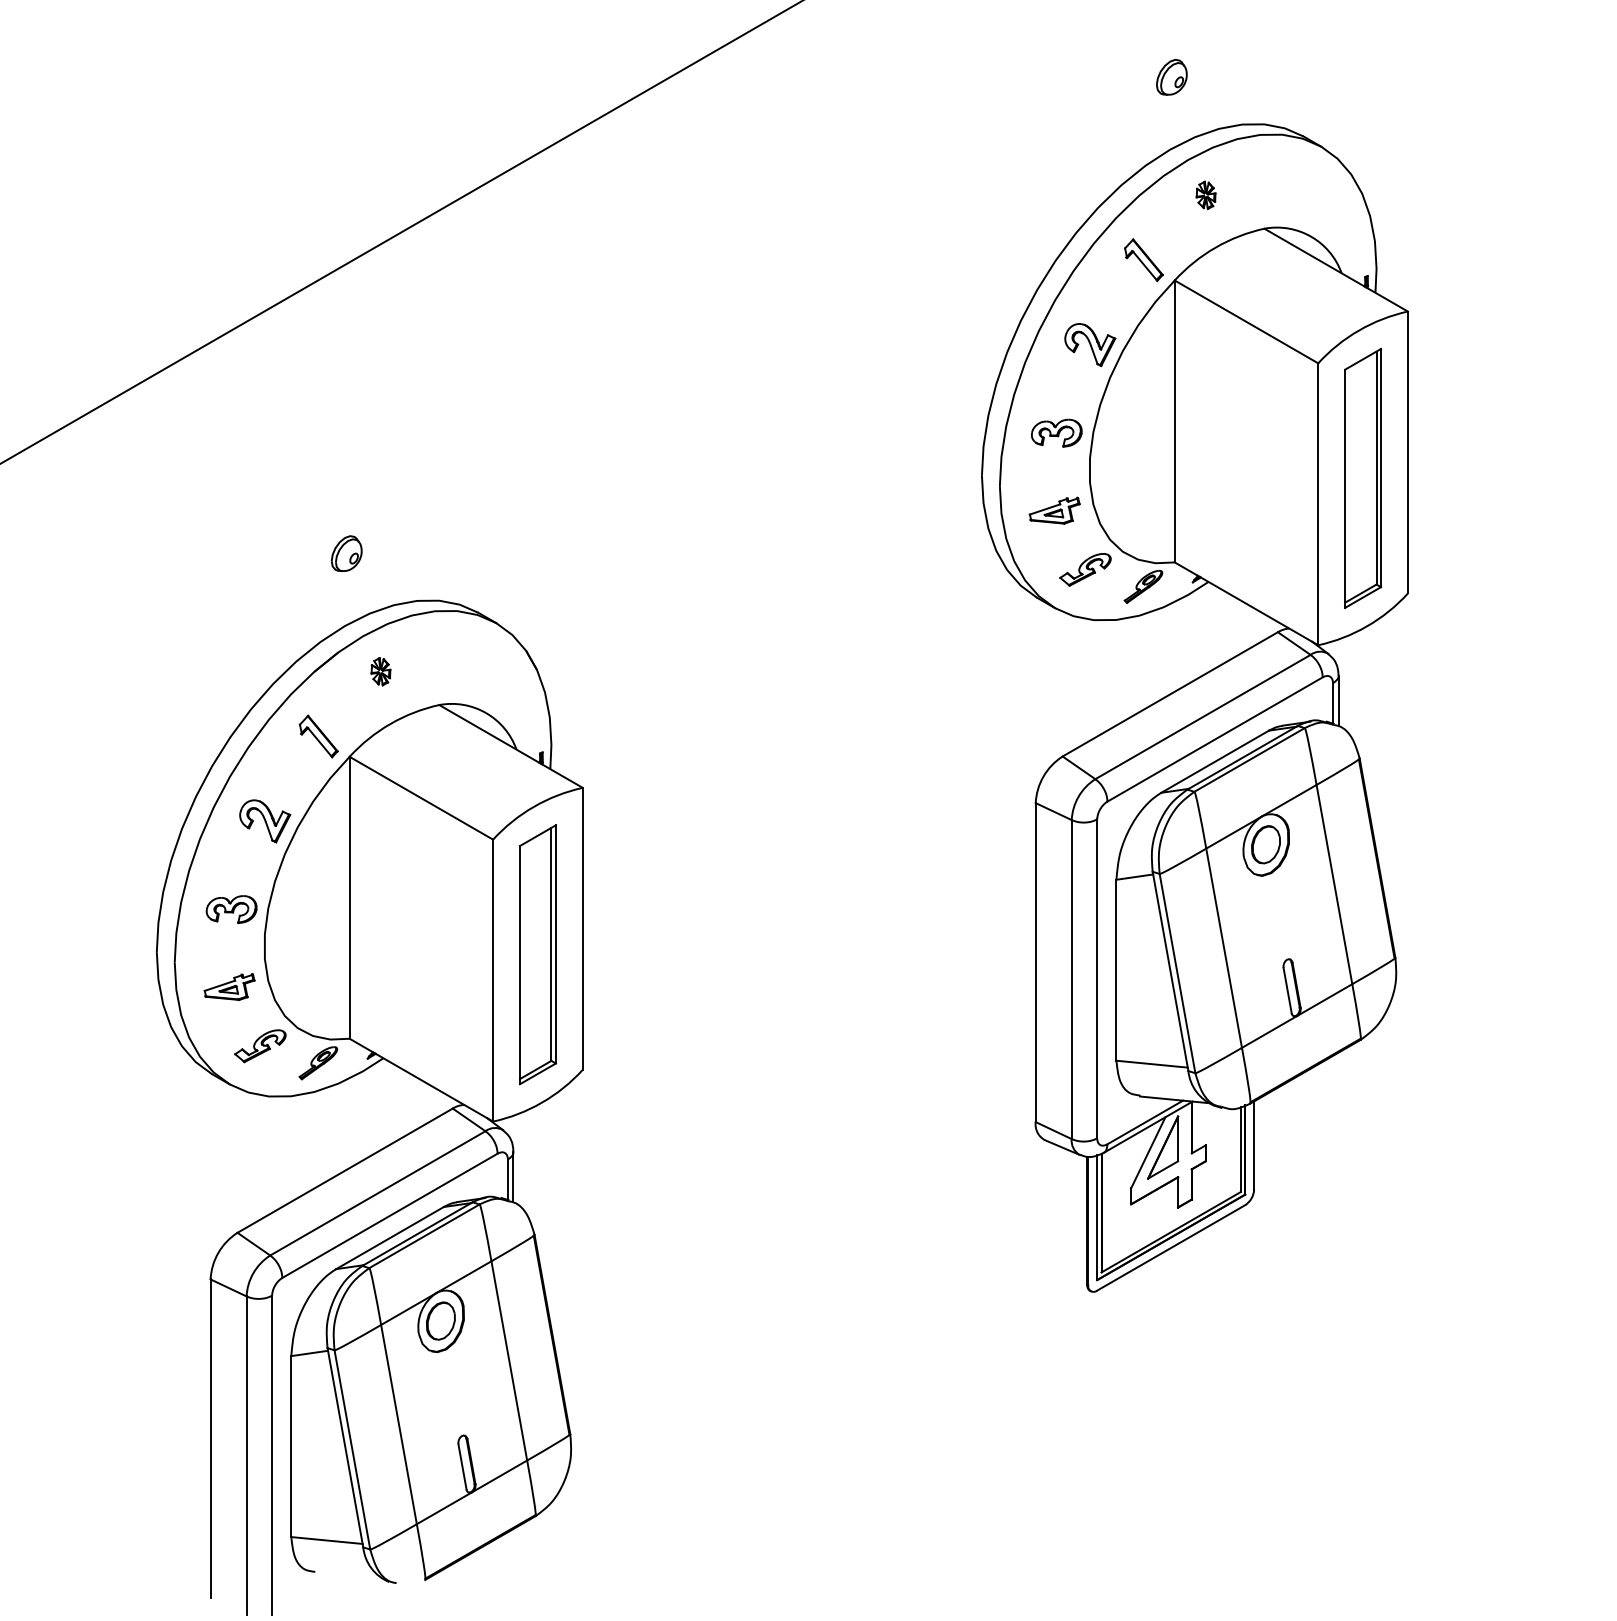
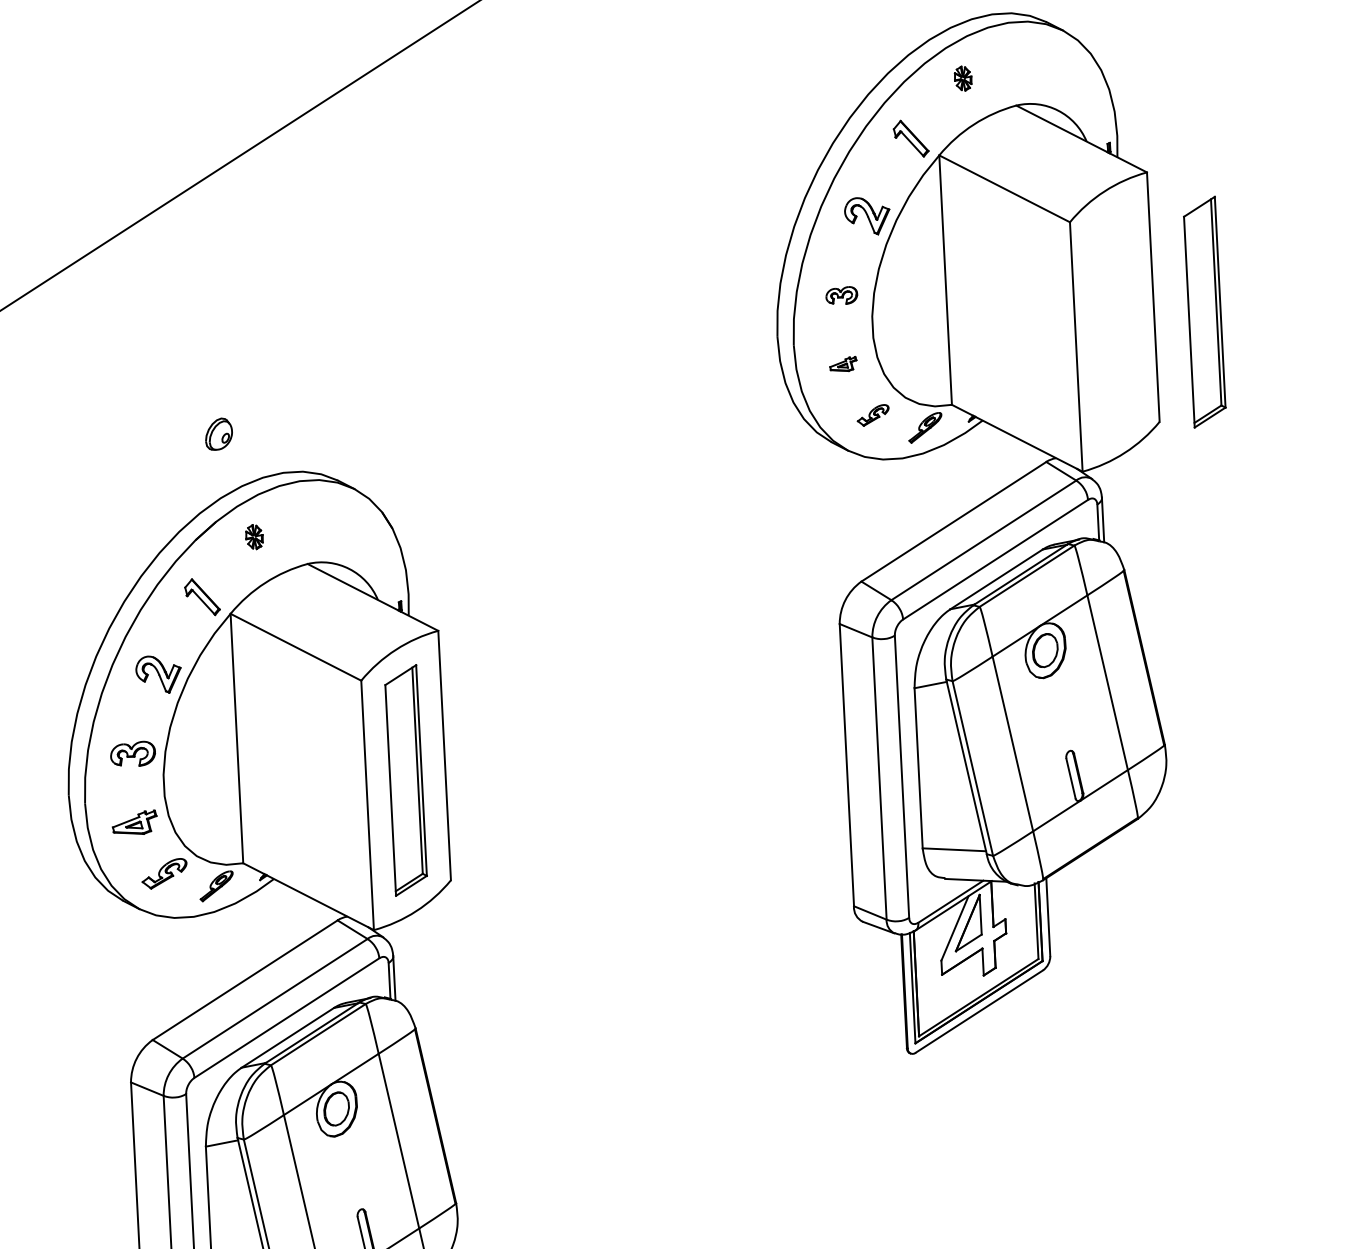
part: (1056, 432) -> (841, 295), size x0.7
part: (1363, 477) -> (1205, 311), moved
part: (1054, 510) -> (843, 364), size x0.6
part: (1085, 569) -> (873, 415), size x0.7

